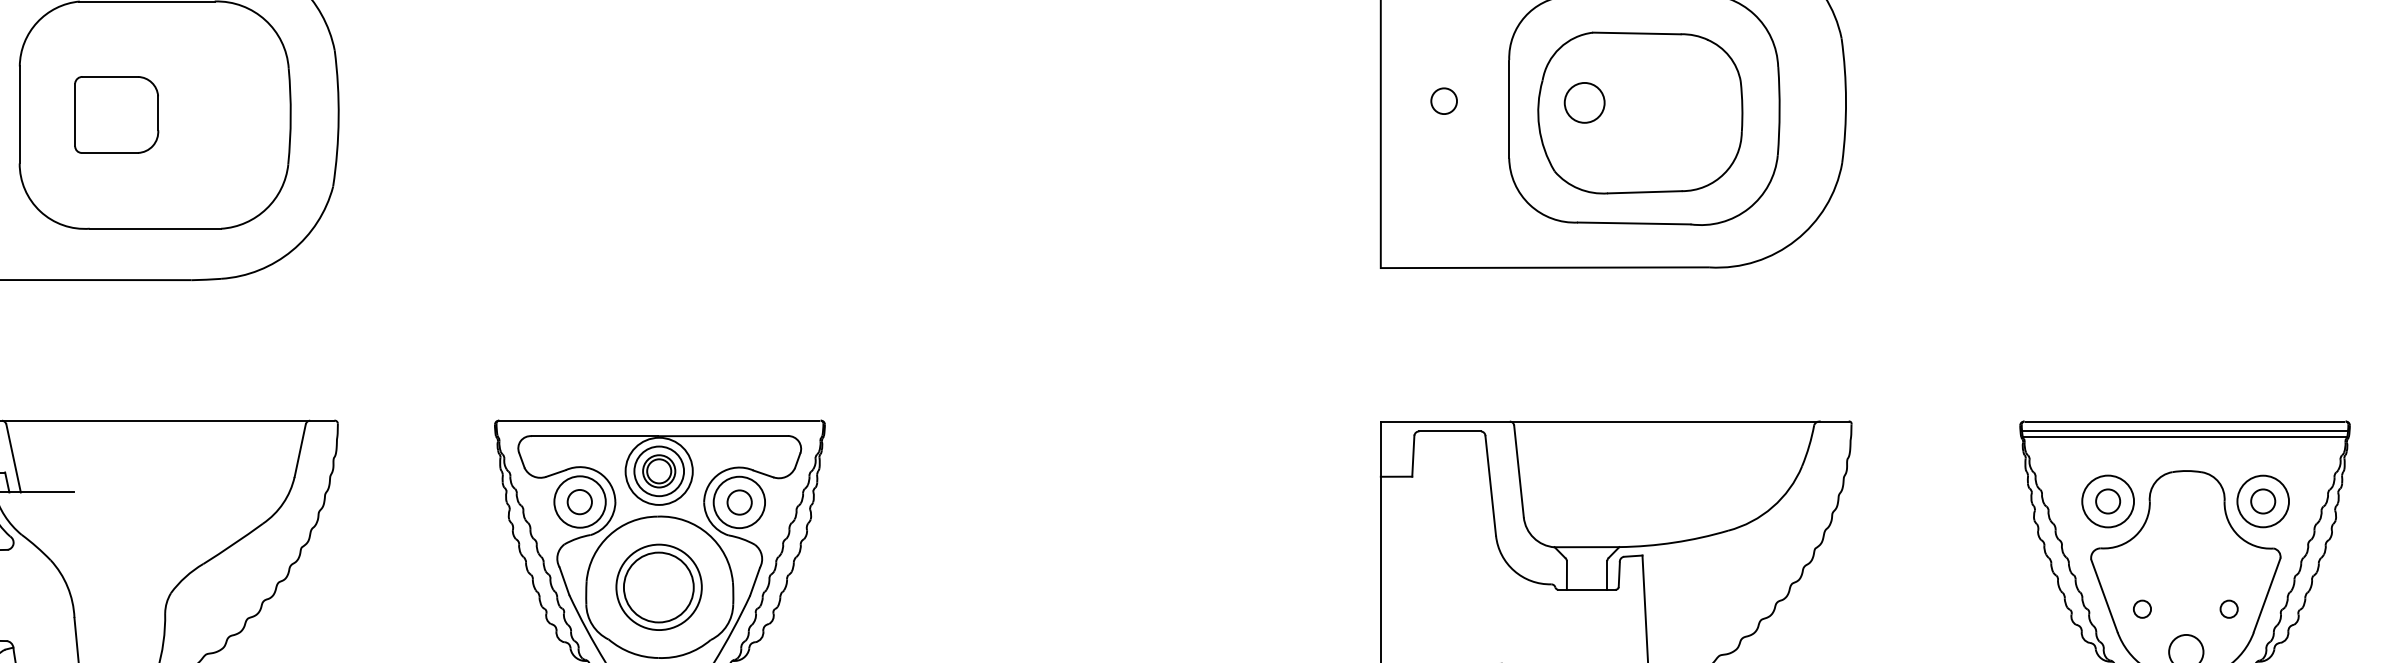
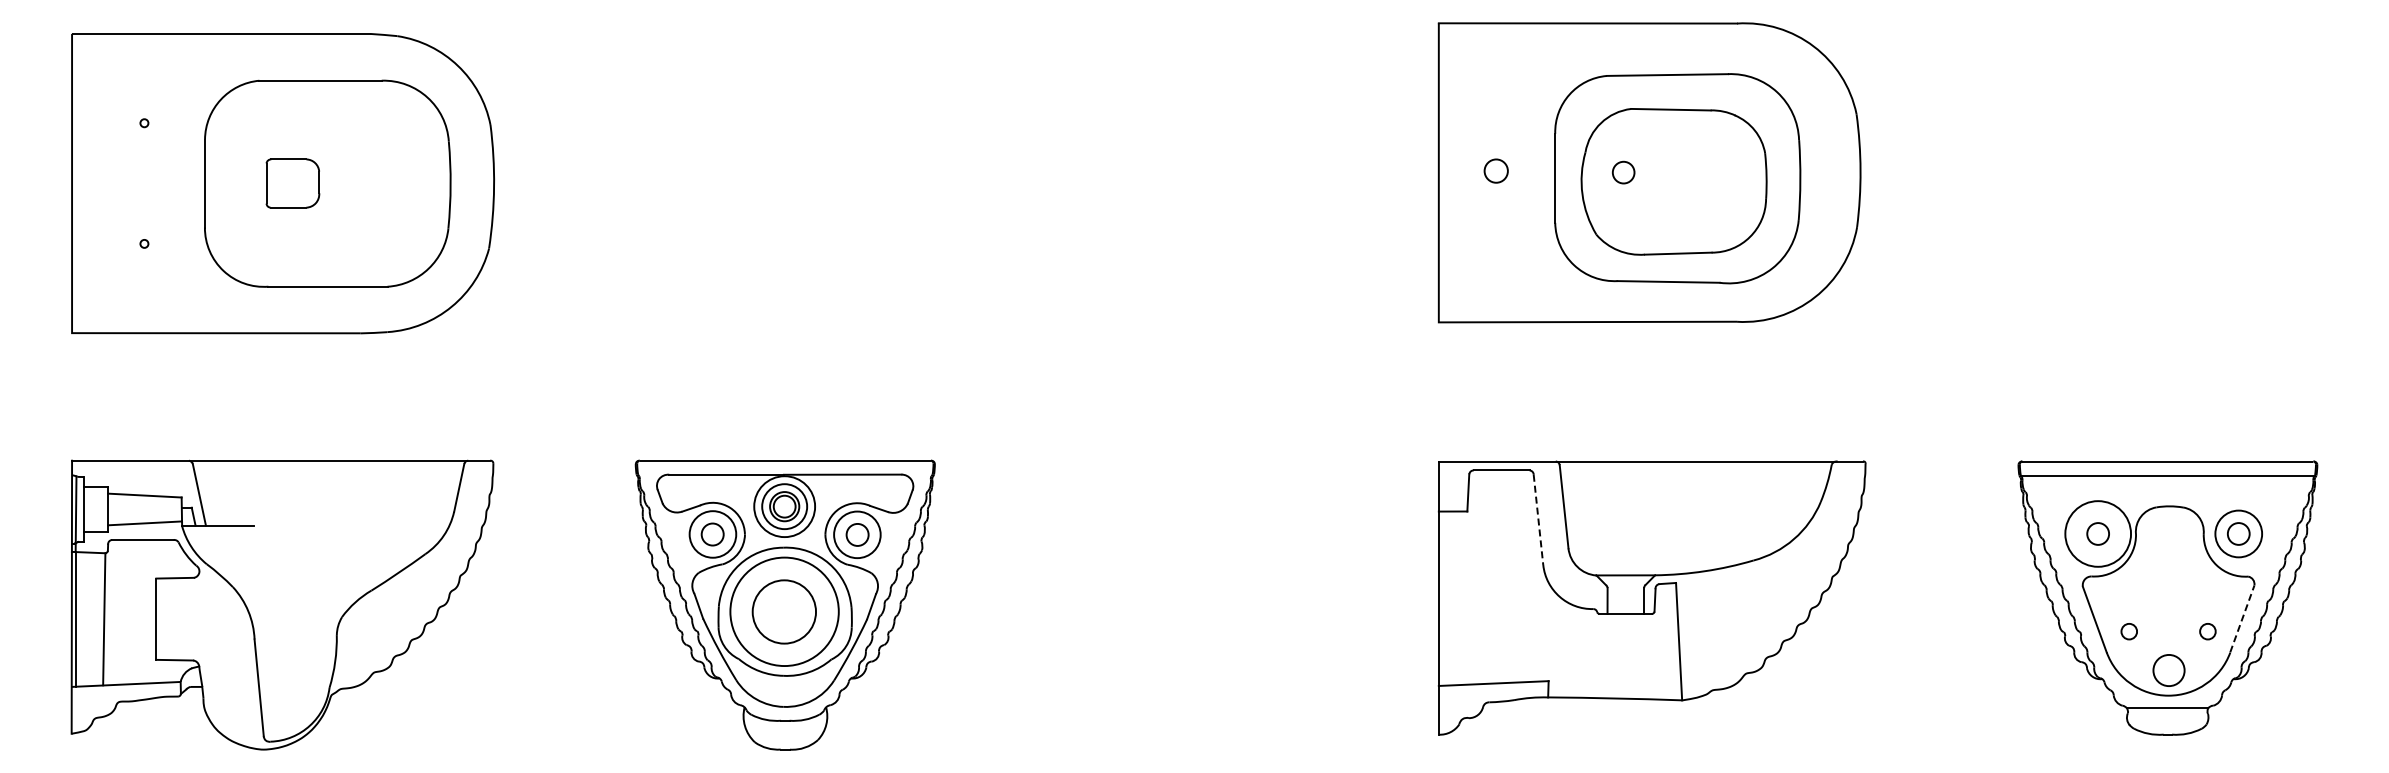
circle: (1584, 102) -> (1623, 172), size x0.6
part: (116, 114) -> (292, 183), size x0.7
line: (2184, 430) -> (2167, 469), removed
line: (1490, 486) -> (1538, 520), solid -> dashed
circle: (2107, 500) -> (2097, 533), size x1.4
circle: (659, 587) -> (784, 611), size x1.4
line: (2267, 594) -> (2242, 618), solid -> dashed

